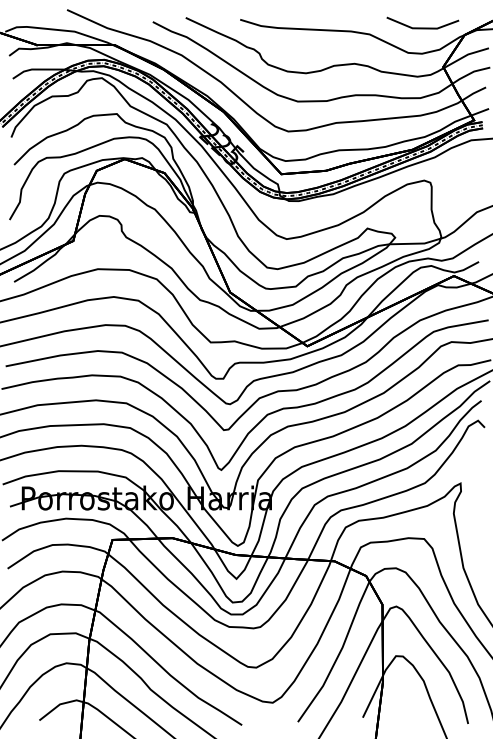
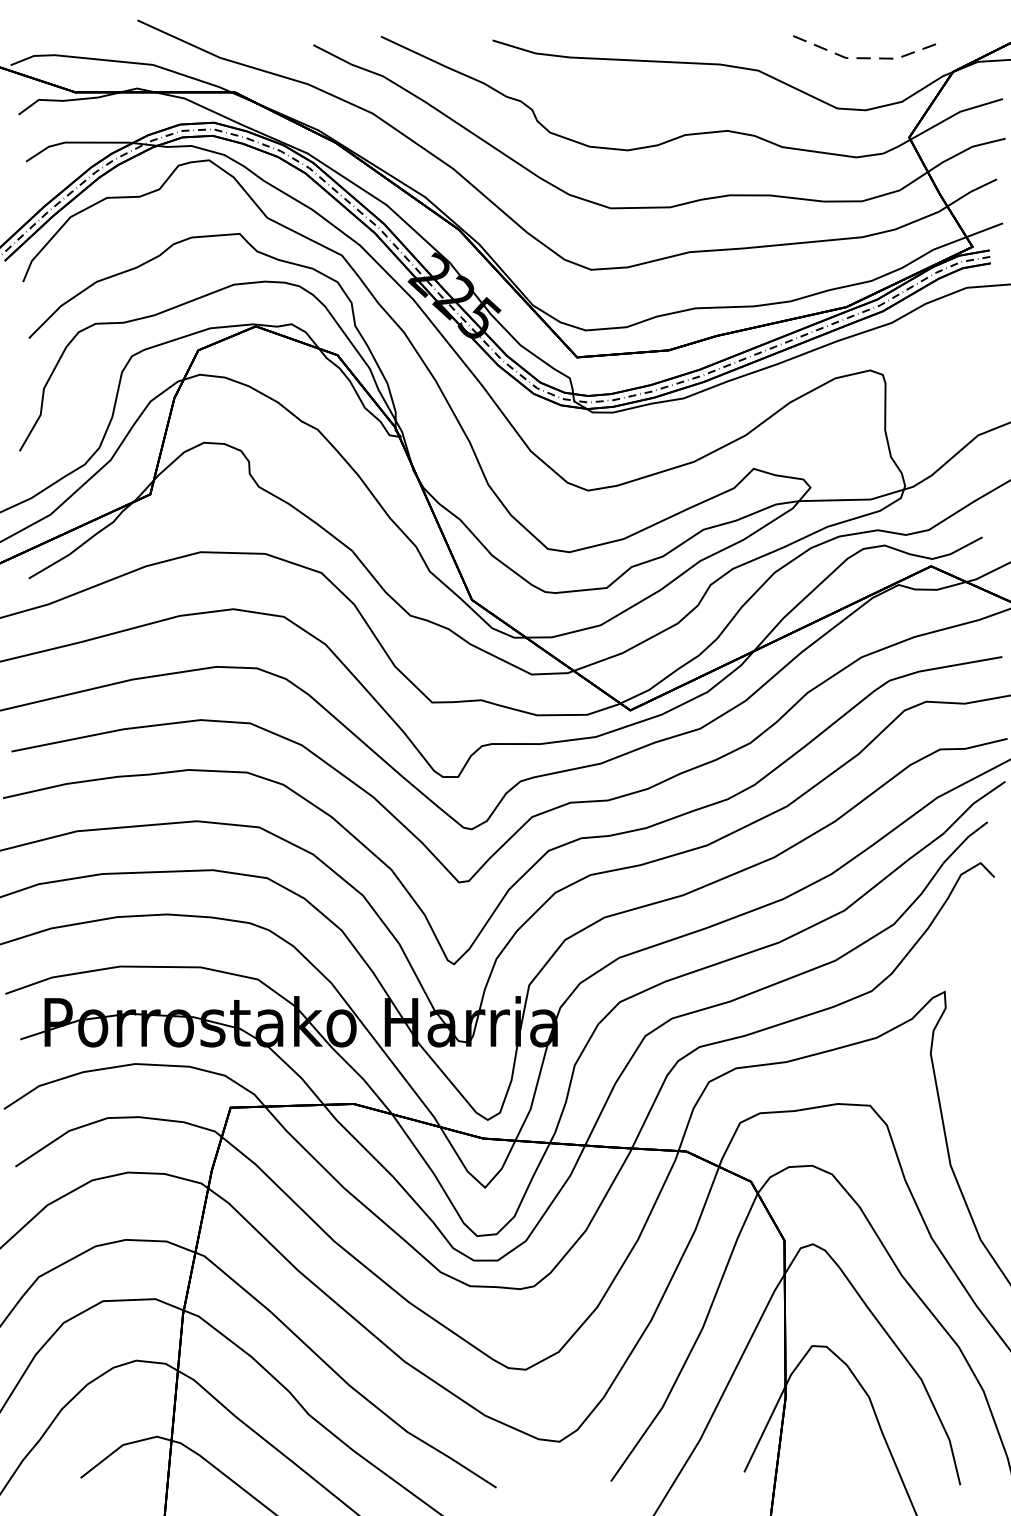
line: (423, 28) -> (868, 58), solid -> dashed

